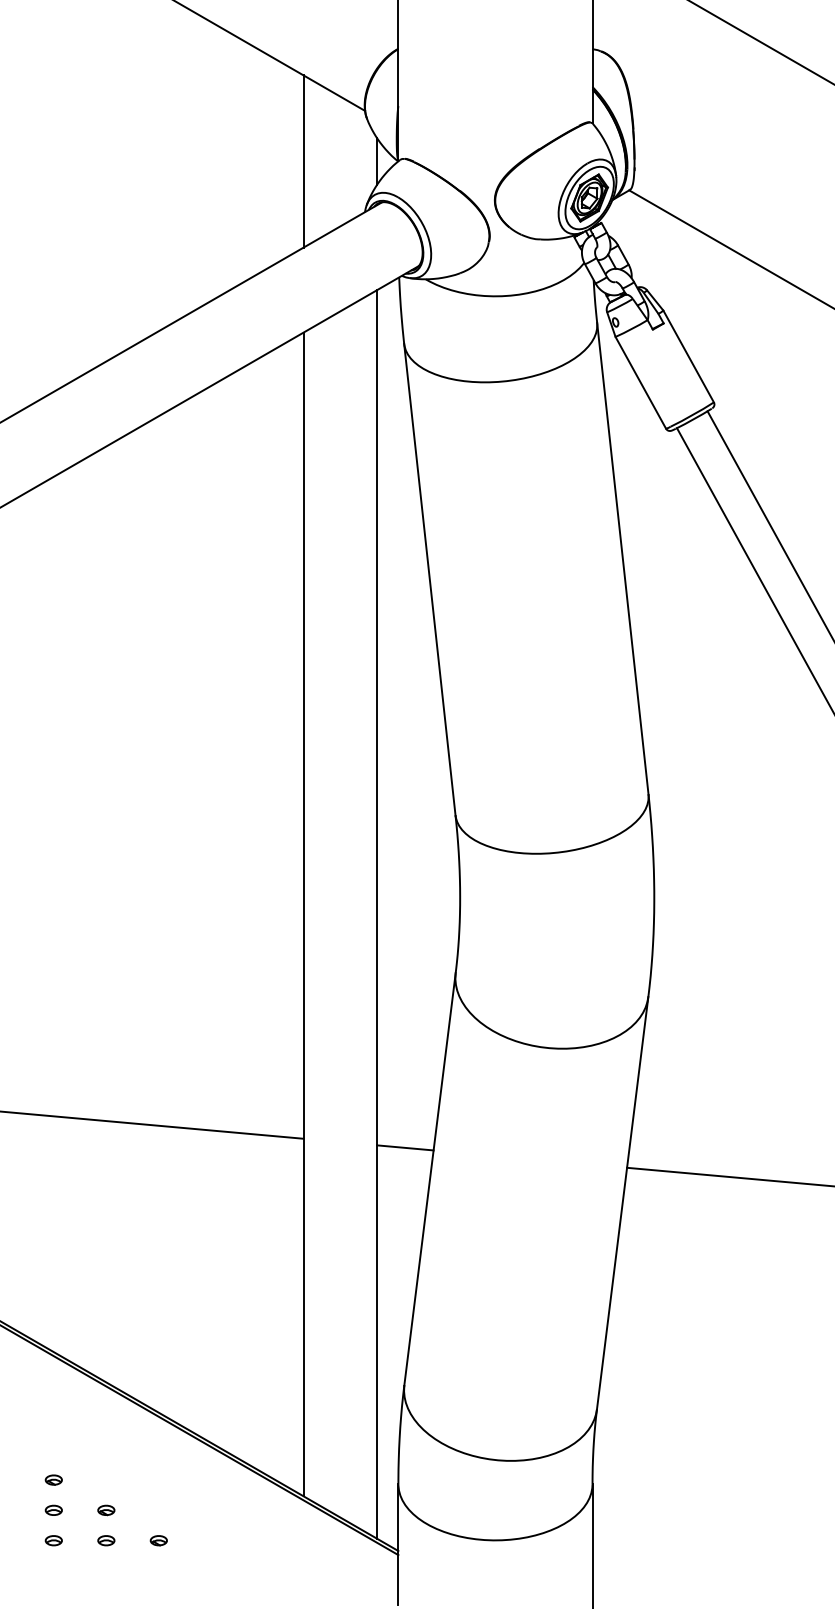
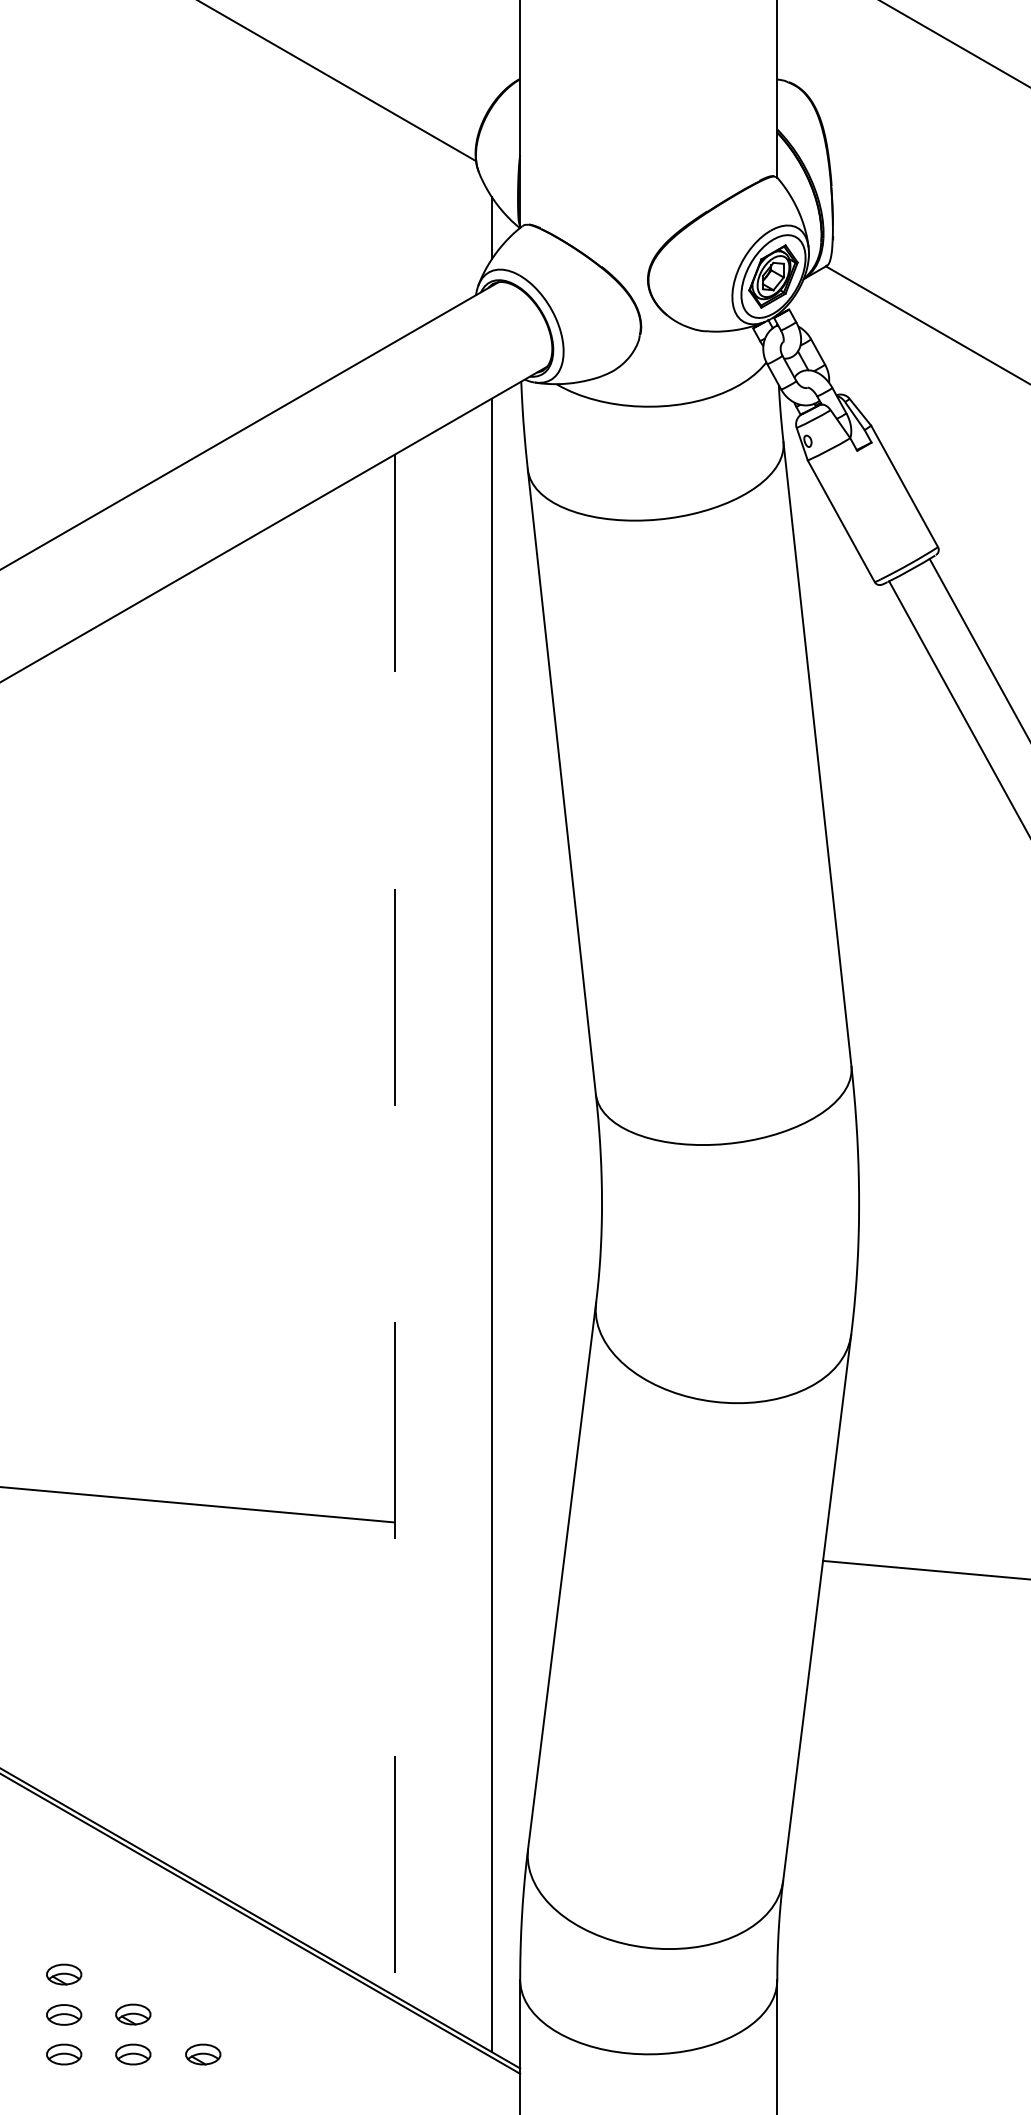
line: (303, 161) -> (394, 228), removed
line: (303, 914) -> (394, 1225), solid -> dashed
line: (405, 1147) -> (529, 1534), removed
part: (53, 1479) -> (63, 1973), size x1.6
part: (53, 1509) -> (63, 2013), size x1.6
part: (106, 1510) -> (133, 2014), size x1.6
part: (53, 1540) -> (63, 2054), size x1.6
part: (106, 1540) -> (133, 2054), size x1.6
part: (158, 1540) -> (202, 2054), size x1.6

